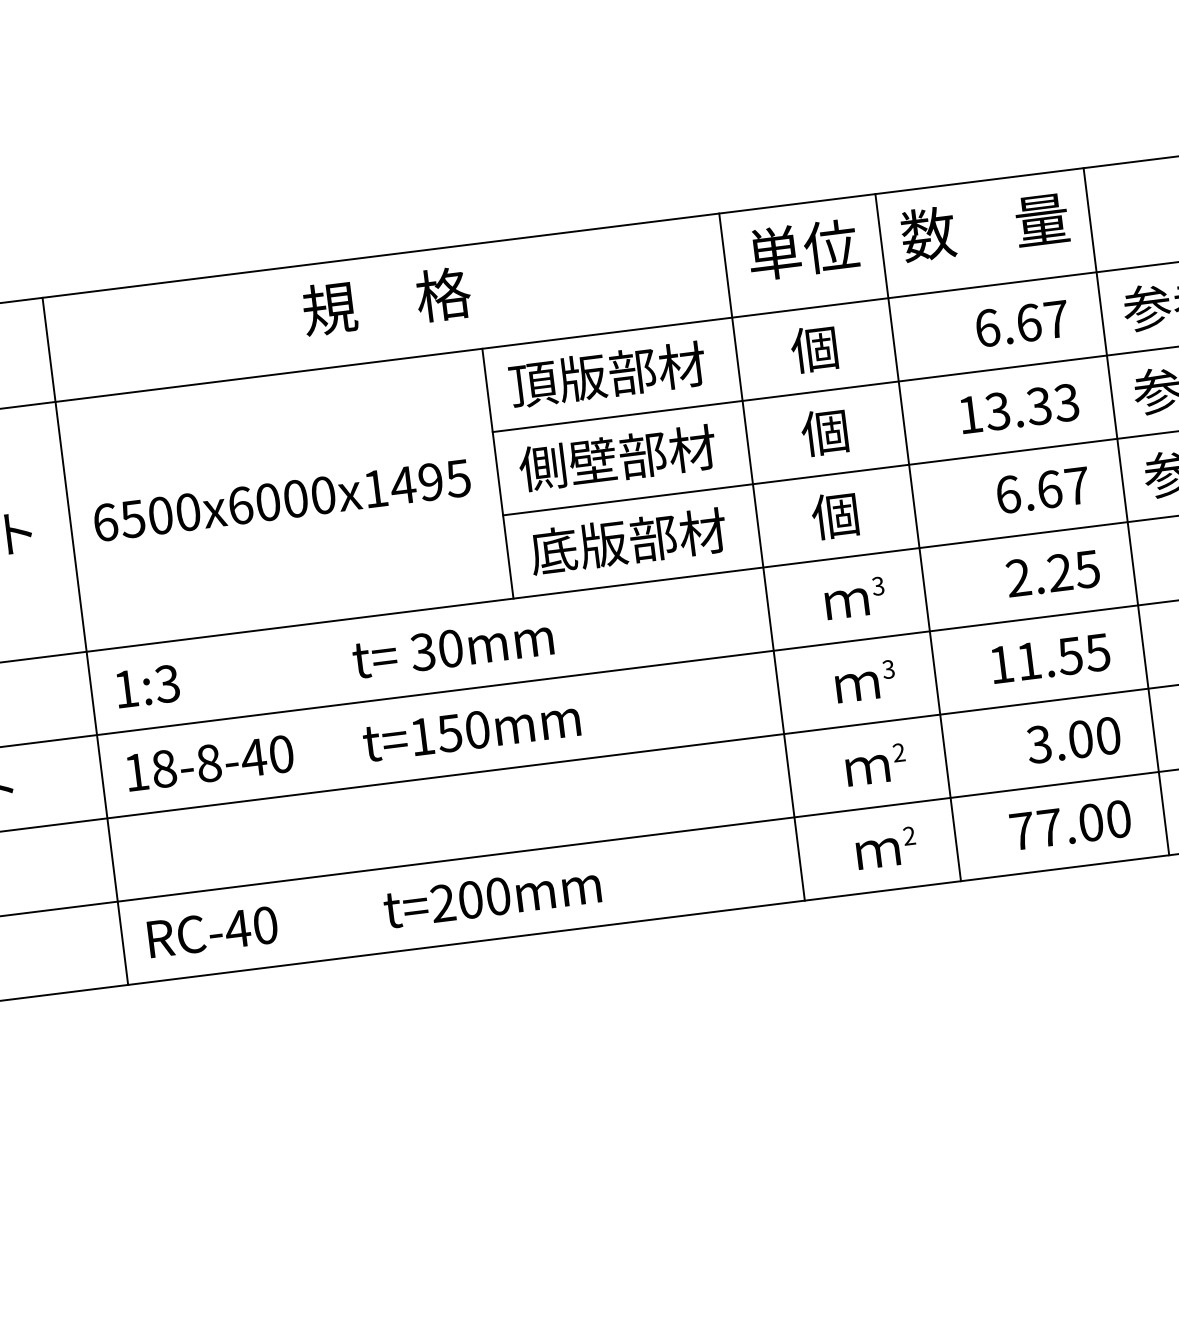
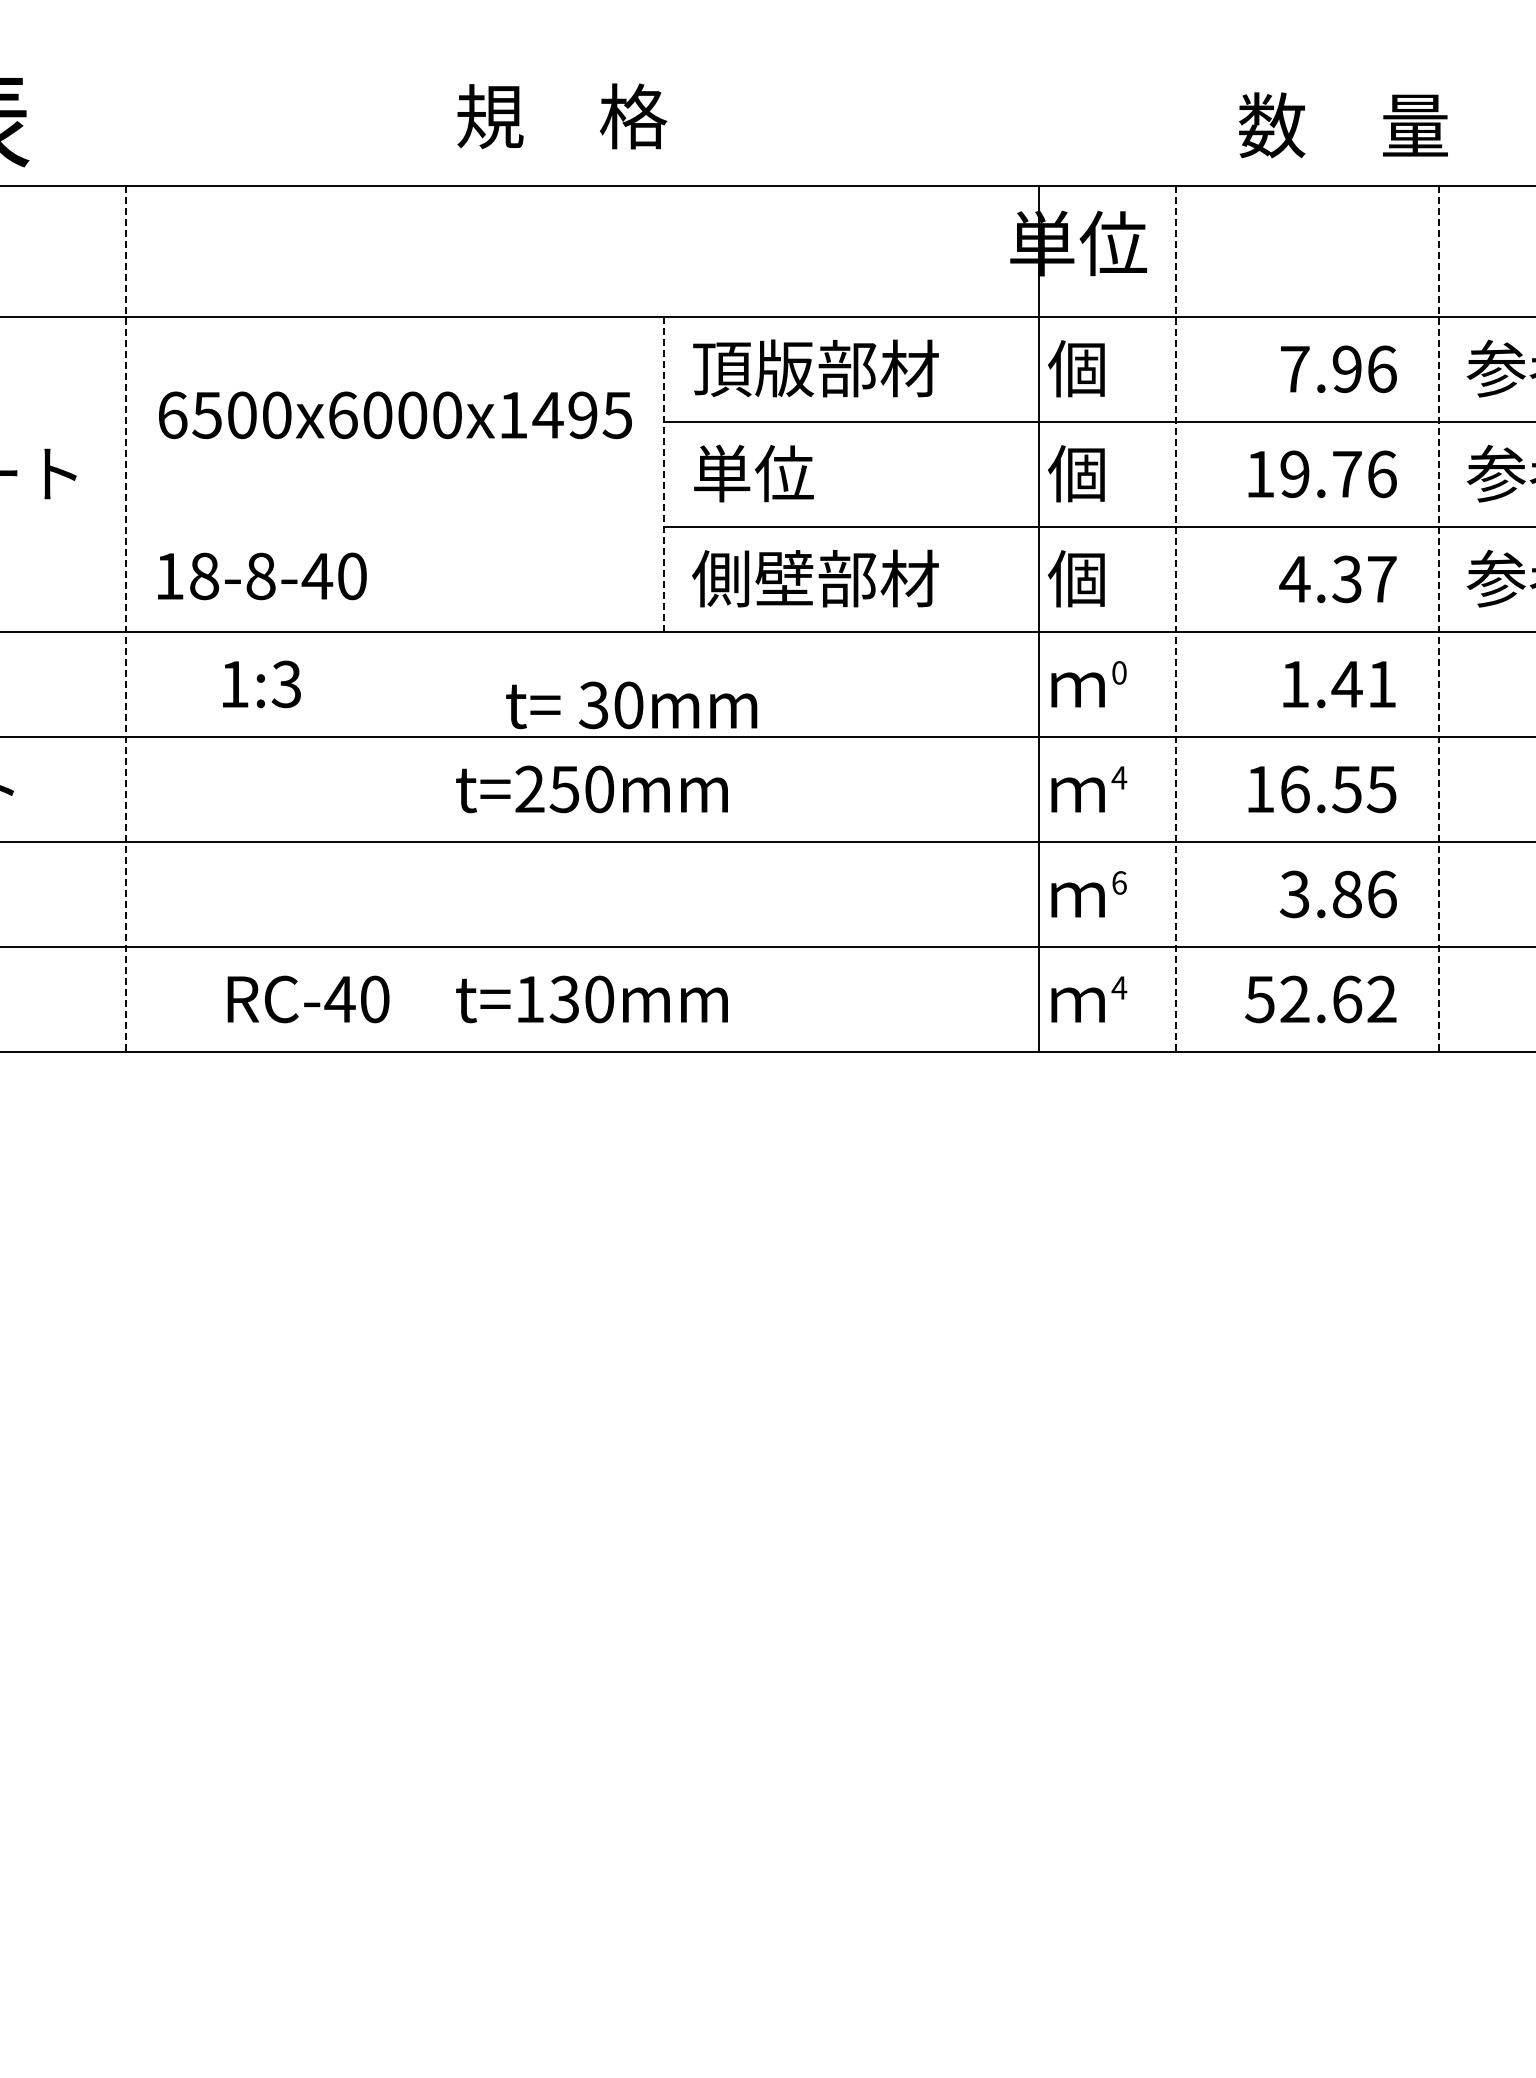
text: (985, 227) -> (1343, 125), moved
text: (387, 301) -> (562, 116), moved
text: (1022, 323) -> (1338, 369), 6.67 -> 7.96
text: (1031, 407) -> (1337, 474), 13.33 -> 19.76
text: (617, 458) -> (815, 473), 側壁部材 -> 単位
line: (497, 473) -> (664, 474), solid -> dashed
text: (1028, 492) -> (1320, 579), 6.67 -> 4.37
text: (282, 500) -> (395, 415), moved
line: (1126, 512) -> (1439, 619), solid -> dashed
line: (918, 538) -> (1176, 619), solid -> dashed
text: (578, 547) -> (753, 578), 底版部材 -> 側壁部材
line: (761, 556) -> (1038, 618), moved
text: (1053, 573) -> (1338, 684), 2.25 -> 1.41
text: (878, 585) -> (1119, 672), 3 -> 0
line: (85, 641) -> (126, 619), solid -> dashed
text: (452, 648) -> (631, 705), moved
text: (1029, 661) -> (1295, 789), 11.55 -> 16.55
text: (888, 669) -> (1119, 777), 3 -> 4
text: (147, 686) -> (261, 684), moved
text: (421, 736) -> (529, 788), t=150mm -> t=250mm
text: (1094, 737) -> (1364, 894), 3.00 -> 3.86
text: (899, 752) -> (1119, 882), 2 -> 6
text: (210, 763) -> (262, 576), moved
text: (1070, 825) -> (1320, 999), 77.00 -> 52.62
text: (909, 835) -> (1119, 987), 2 -> 4
text: (457, 901) -> (547, 999), t=200mm -> t=130mm
text: (212, 932) -> (308, 999), moved

